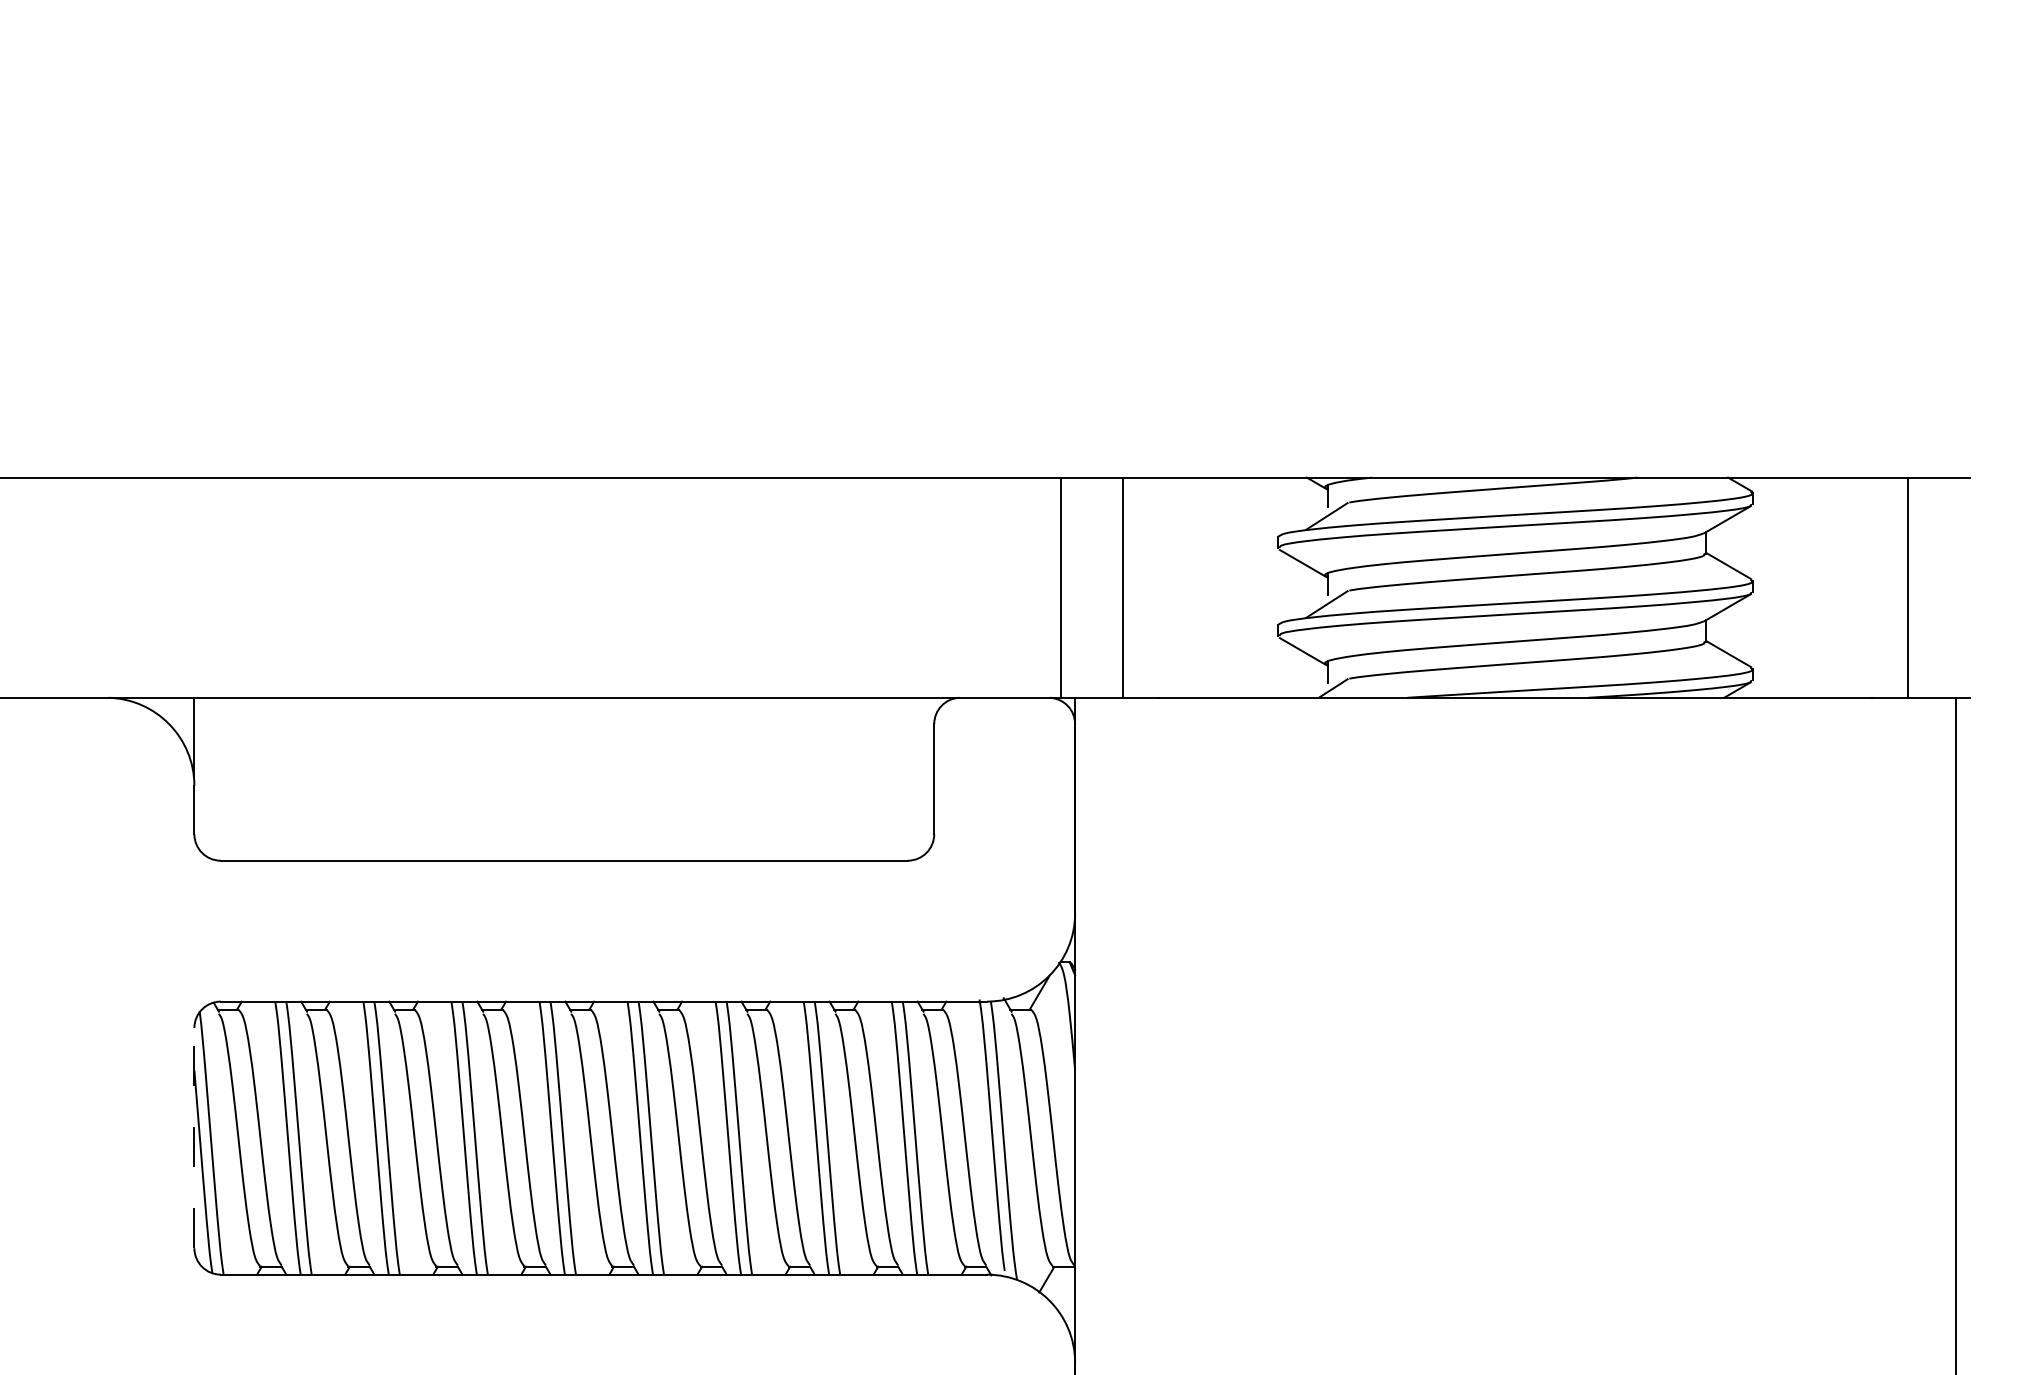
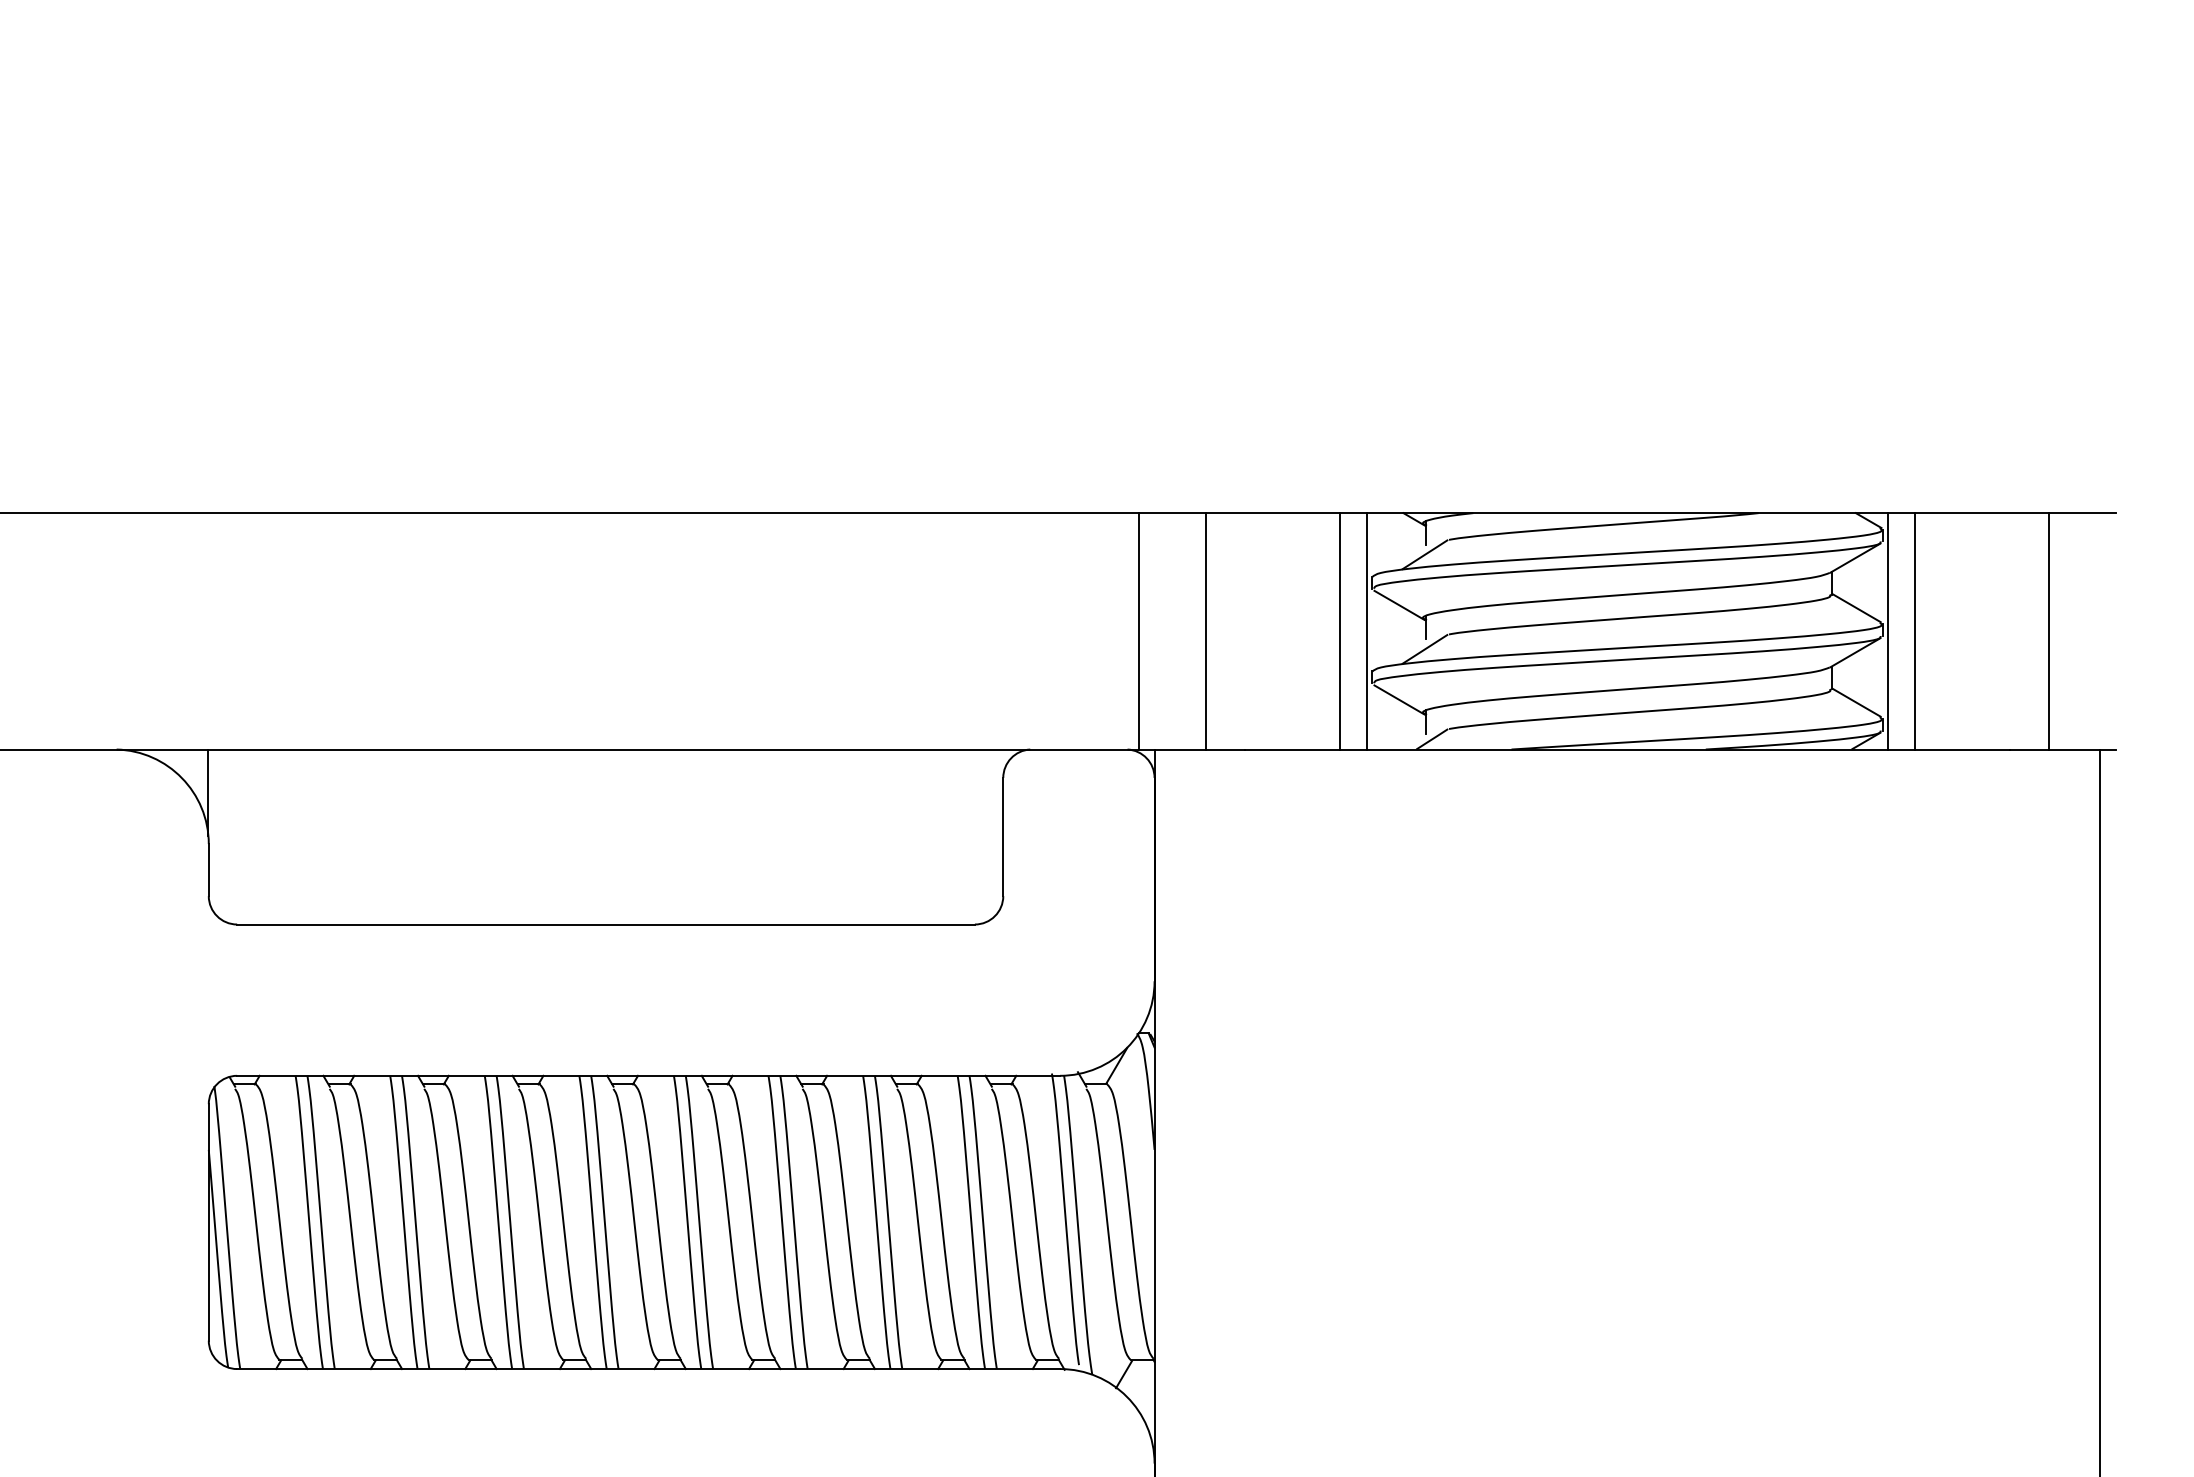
line: (1247, 587) -> (1339, 631), added
line: (1273, 587) -> (1367, 631), added
line: (1757, 587) -> (1887, 631), added
line: (1783, 587) -> (1915, 631), added
line: (194, 1137) -> (208, 1221), dashed -> solid

